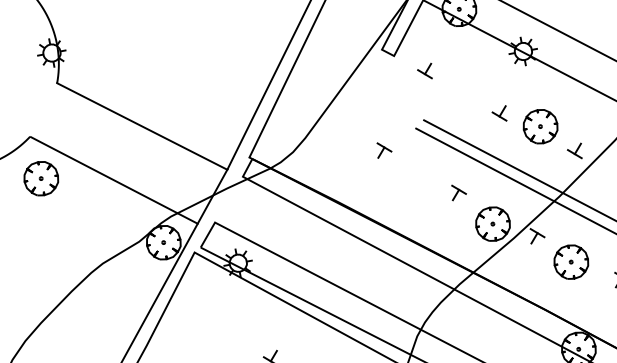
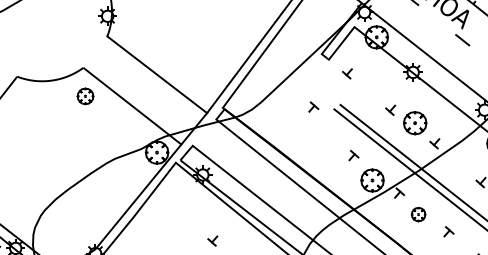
part: (383, 148) -> (313, 106), moved
part: (41, 178) -> (85, 96), size x0.7
part: (571, 261) -> (418, 214), size x0.6

